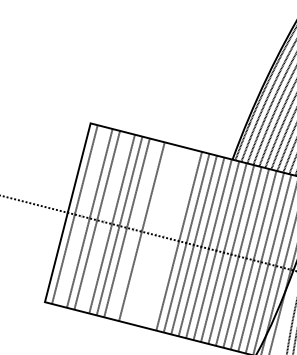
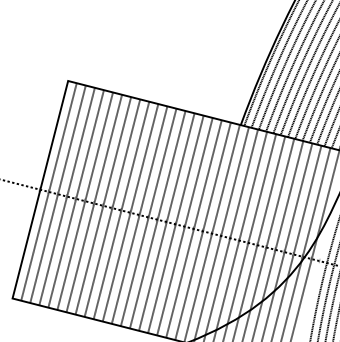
line: (82, 216) -> (58, 194), added
line: (104, 221) -> (85, 200), added
line: (134, 229) -> (121, 210), added
line: (149, 233) -> (139, 214), added
line: (156, 235) -> (148, 217), added
line: (164, 237) -> (158, 219), added
line: (171, 238) -> (166, 221), added

